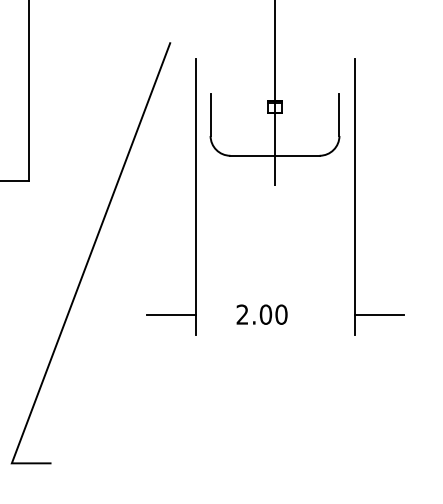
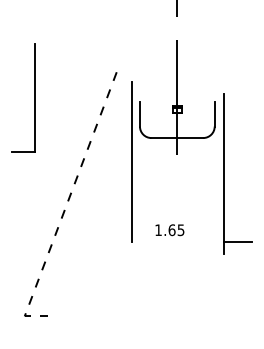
part: (356, 196) -> (224, 173), moved
line: (83, 273) -> (66, 206), solid -> dashed
line: (170, 315) -> (116, 230), removed
text: (261, 315) -> (169, 230), 2.00 -> 1.65

